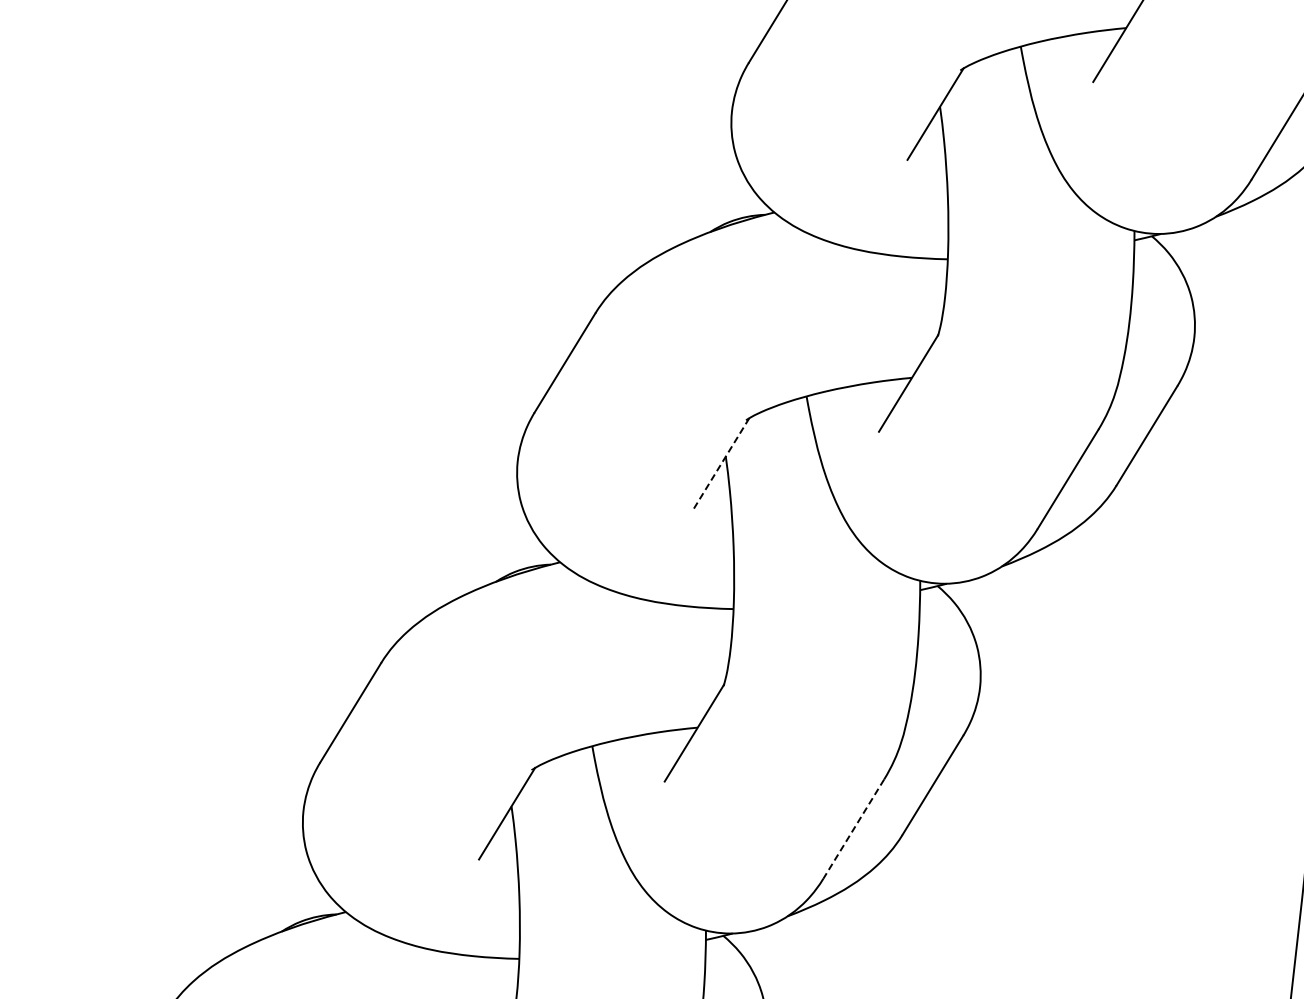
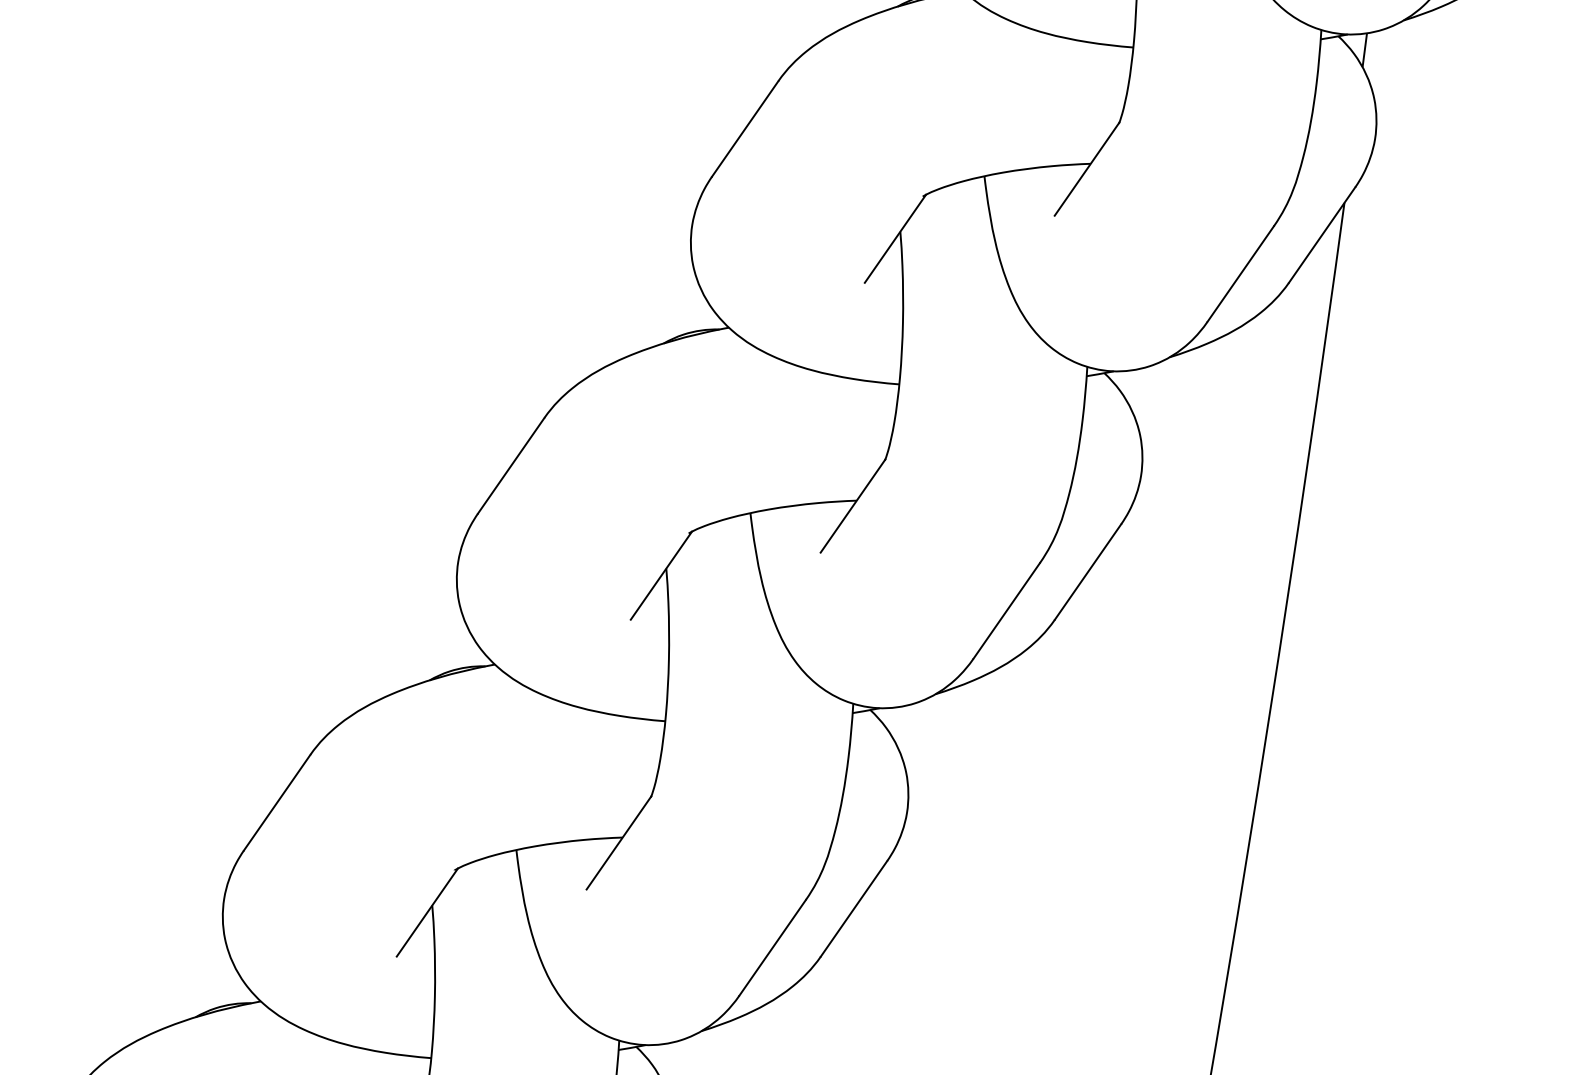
line: (721, 463) -> (661, 575), dashed -> solid
line: (853, 829) -> (772, 948), dashed -> solid

